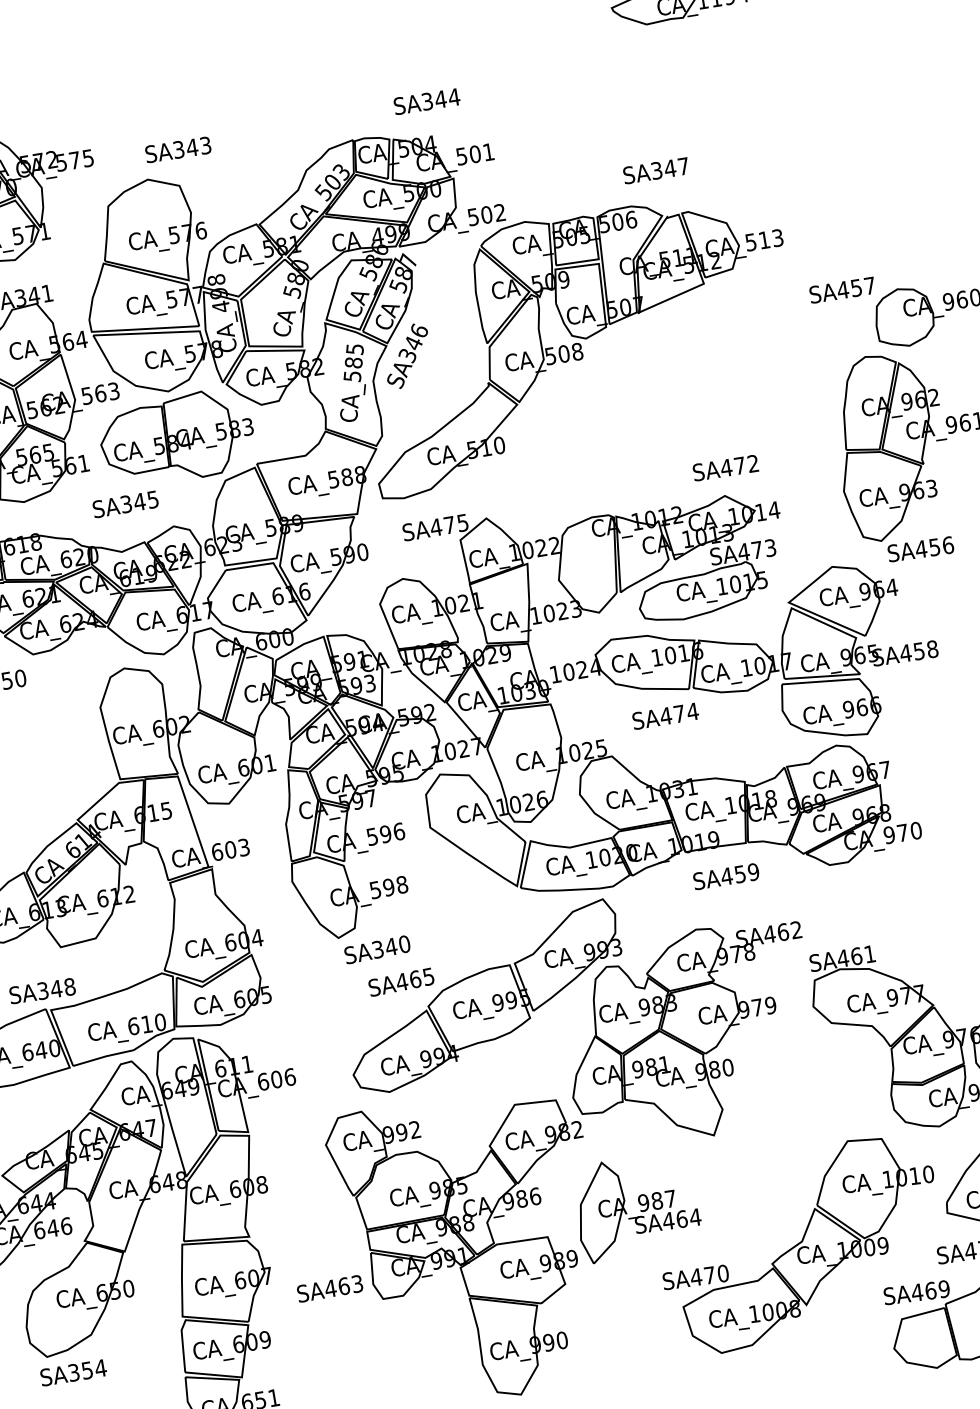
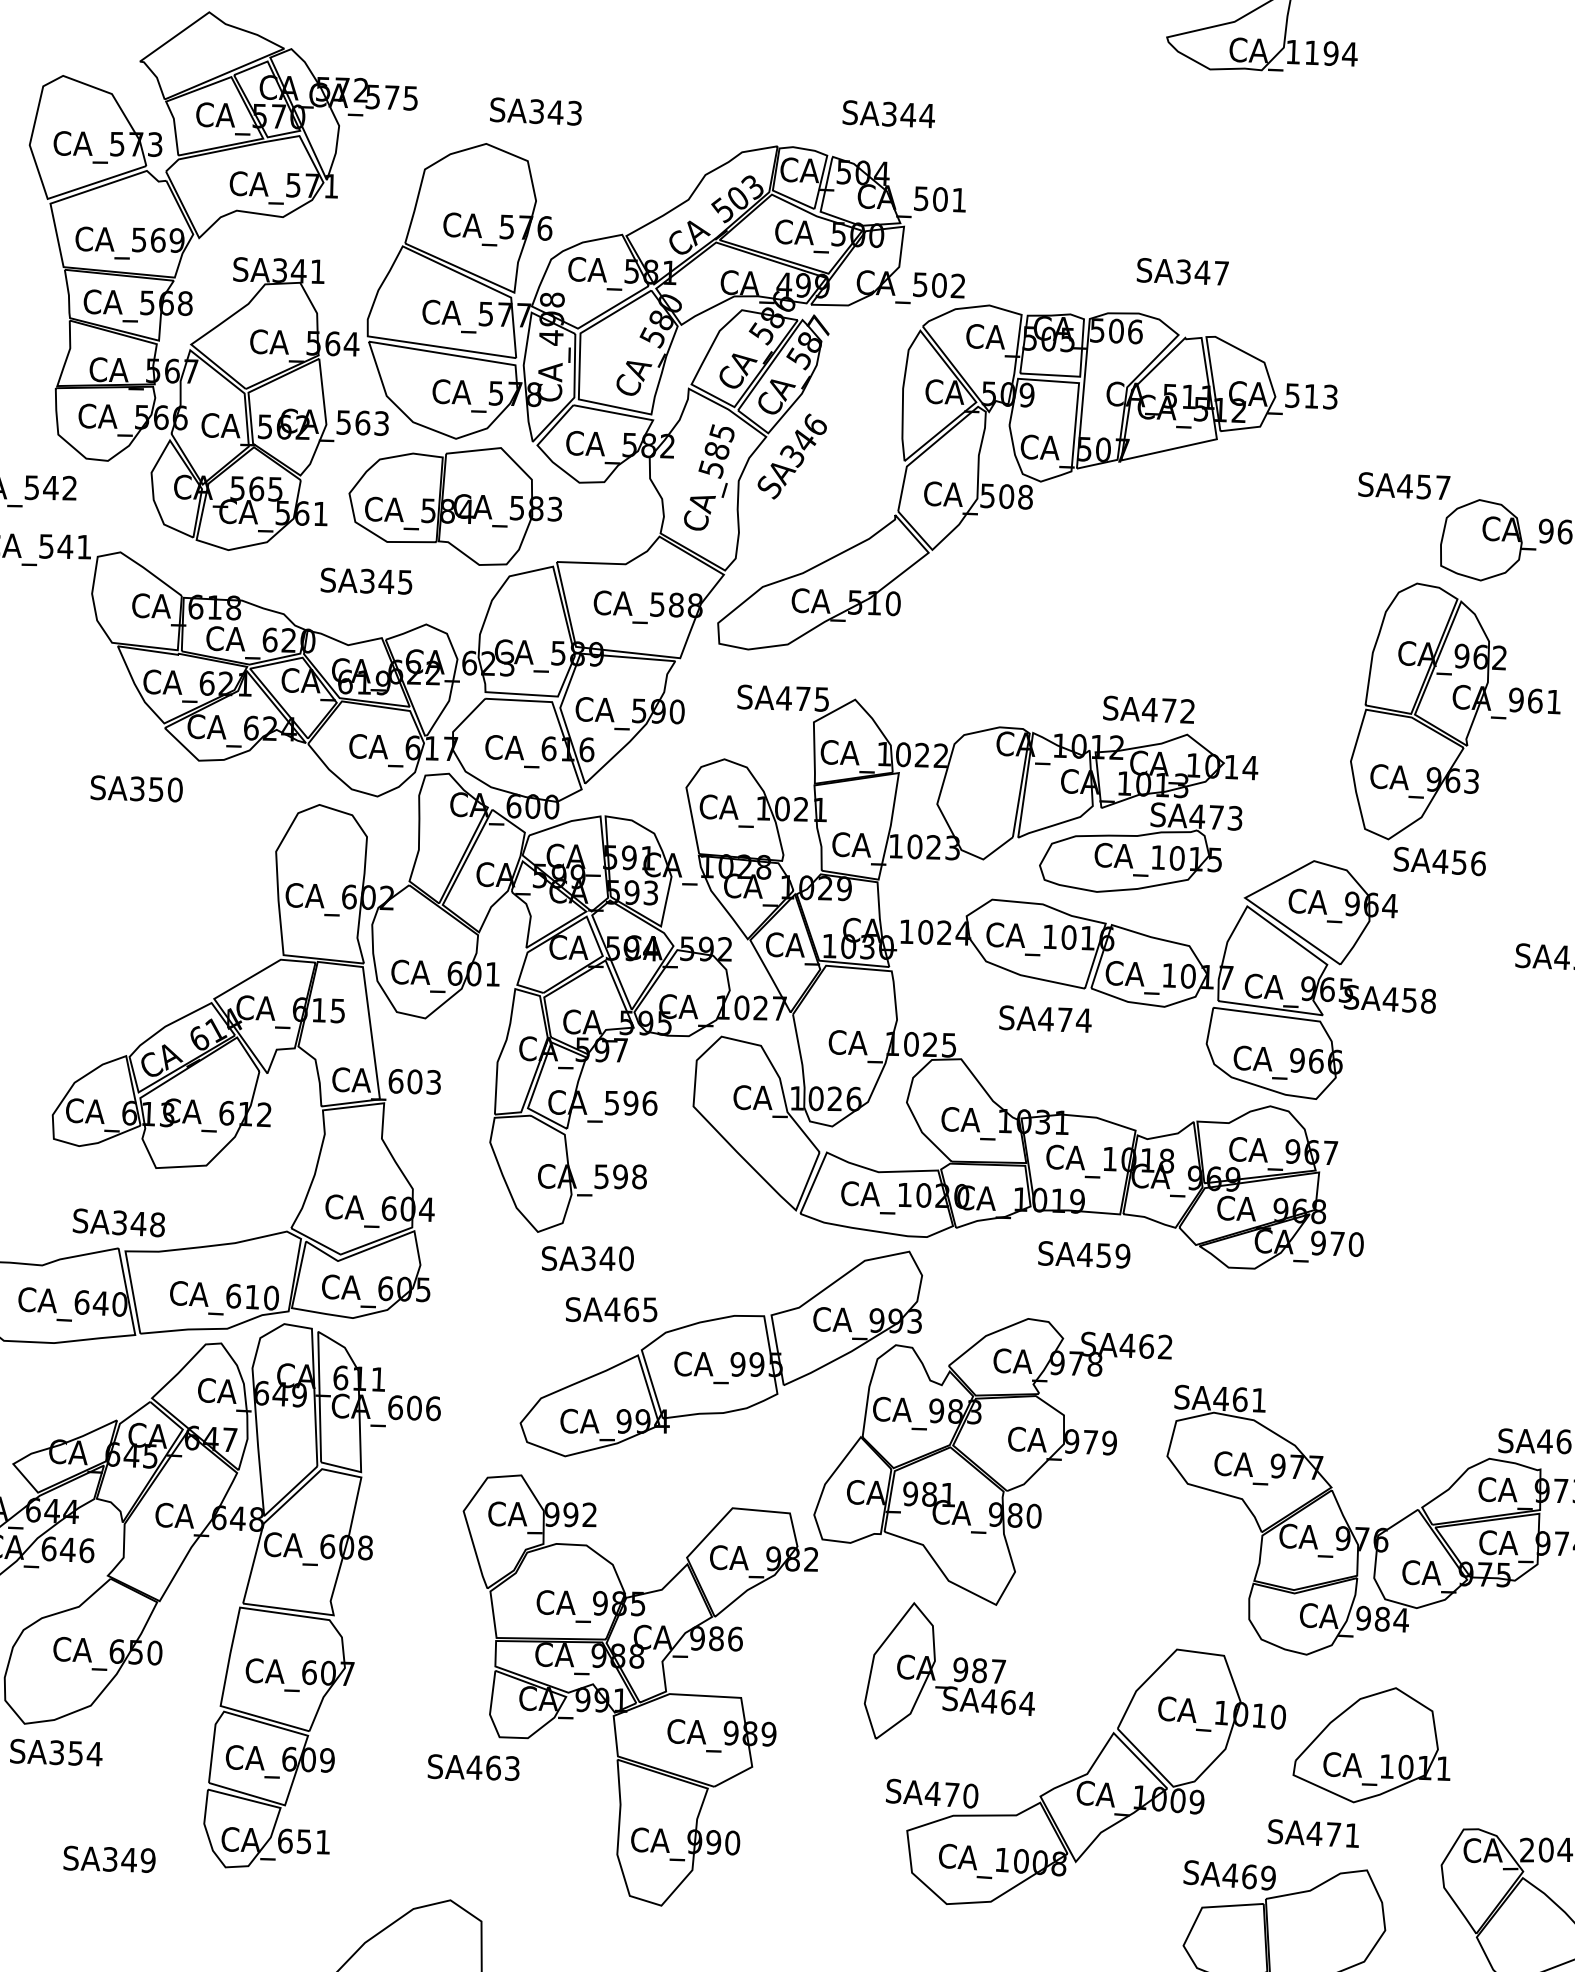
text: (725, 467) -> (1148, 709), moved
part: (635, 1205) -> (948, 1670), moved
text: (329, 1288) -> (473, 1767), moved

